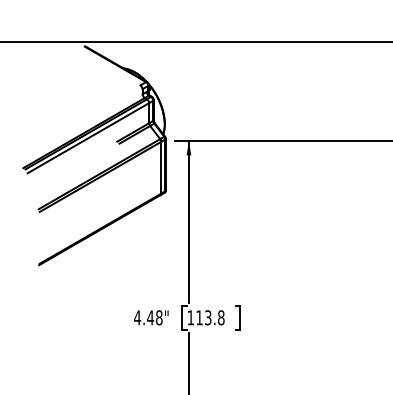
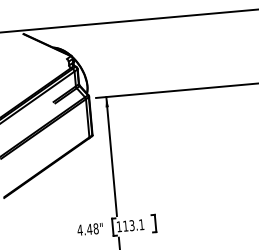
text: (221, 317) -> (141, 224), 113.8 -> 113.1

